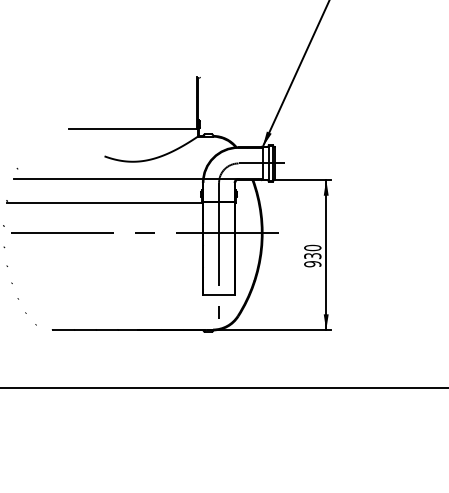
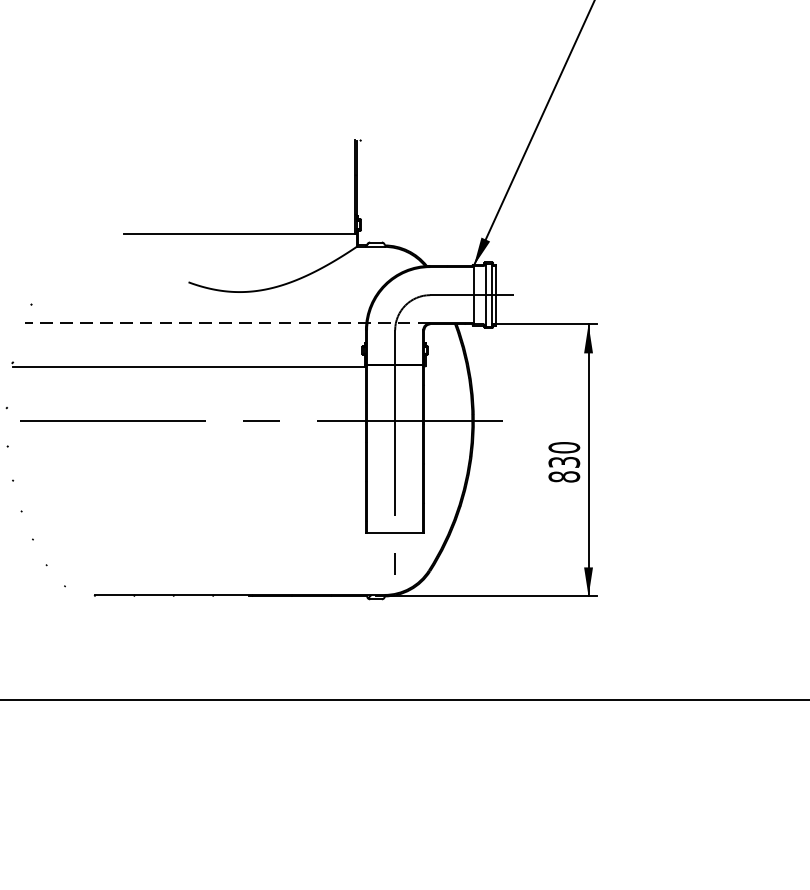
line: (125, 179) -> (226, 324), solid -> dashed
text: (312, 264) -> (563, 477), 930 -> 830

